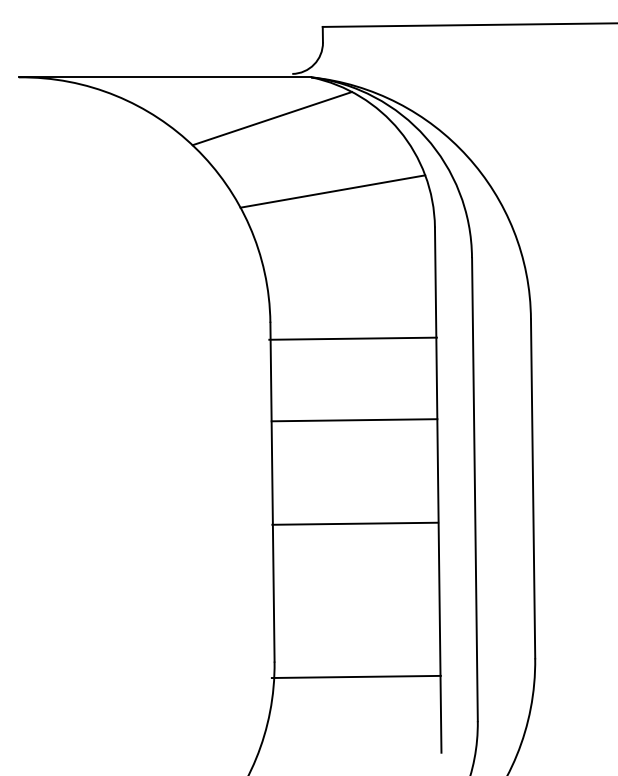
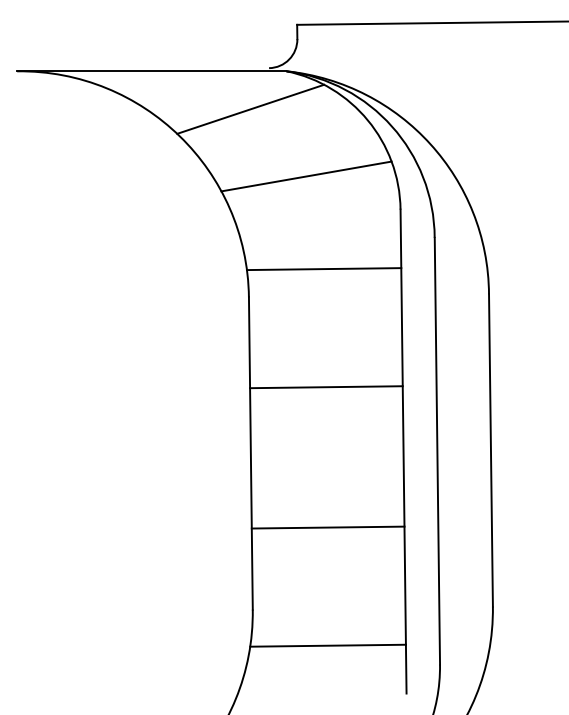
line: (352, 339) -> (323, 269), moved
line: (354, 523) -> (327, 527), moved
line: (355, 676) -> (327, 645), moved

